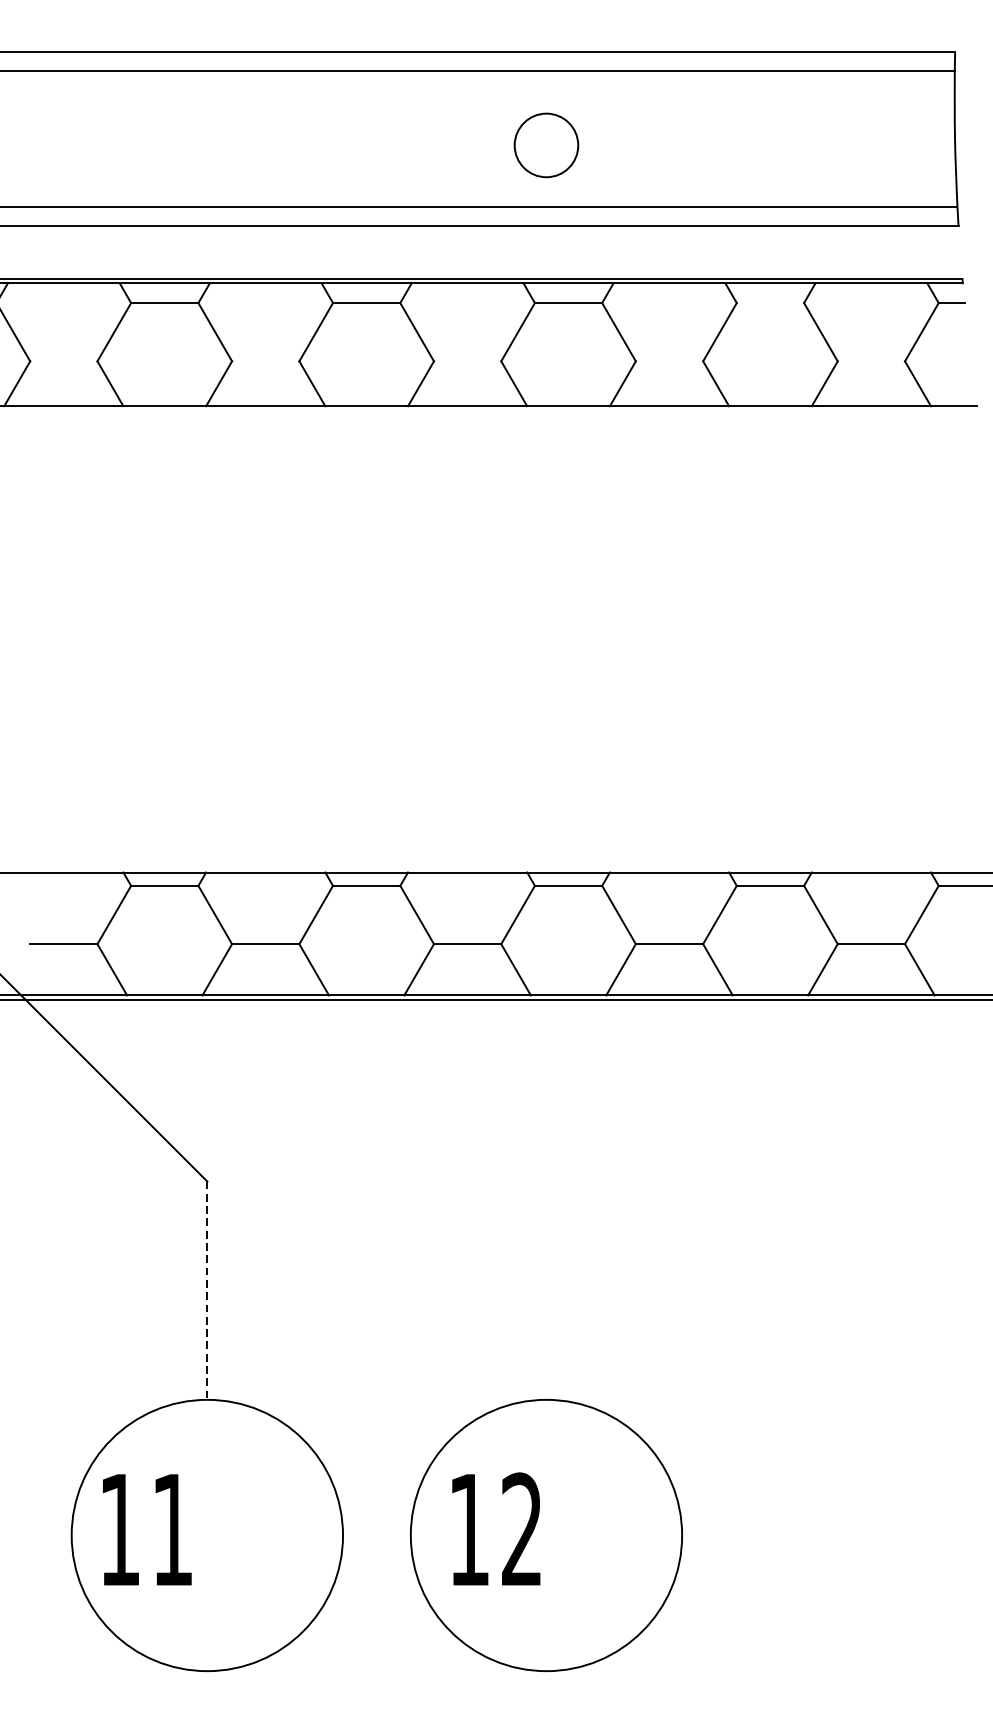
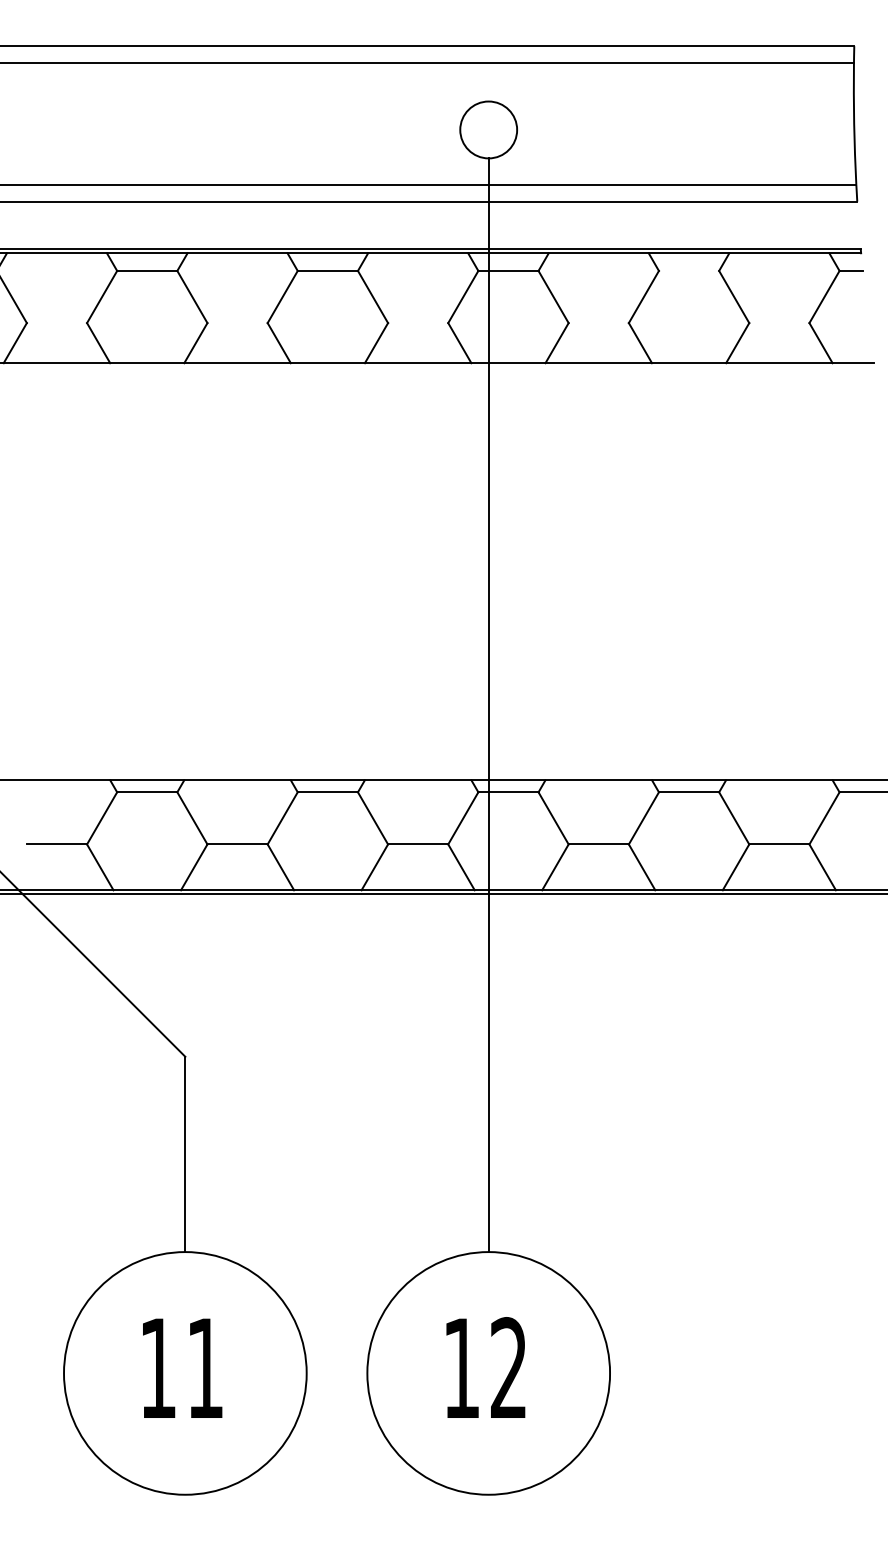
line: (546, 788) -> (488, 705), added
line: (207, 1290) -> (185, 1154), dashed -> solid
text: (147, 1528) -> (182, 1367), moved
text: (495, 1528) -> (485, 1367), moved

